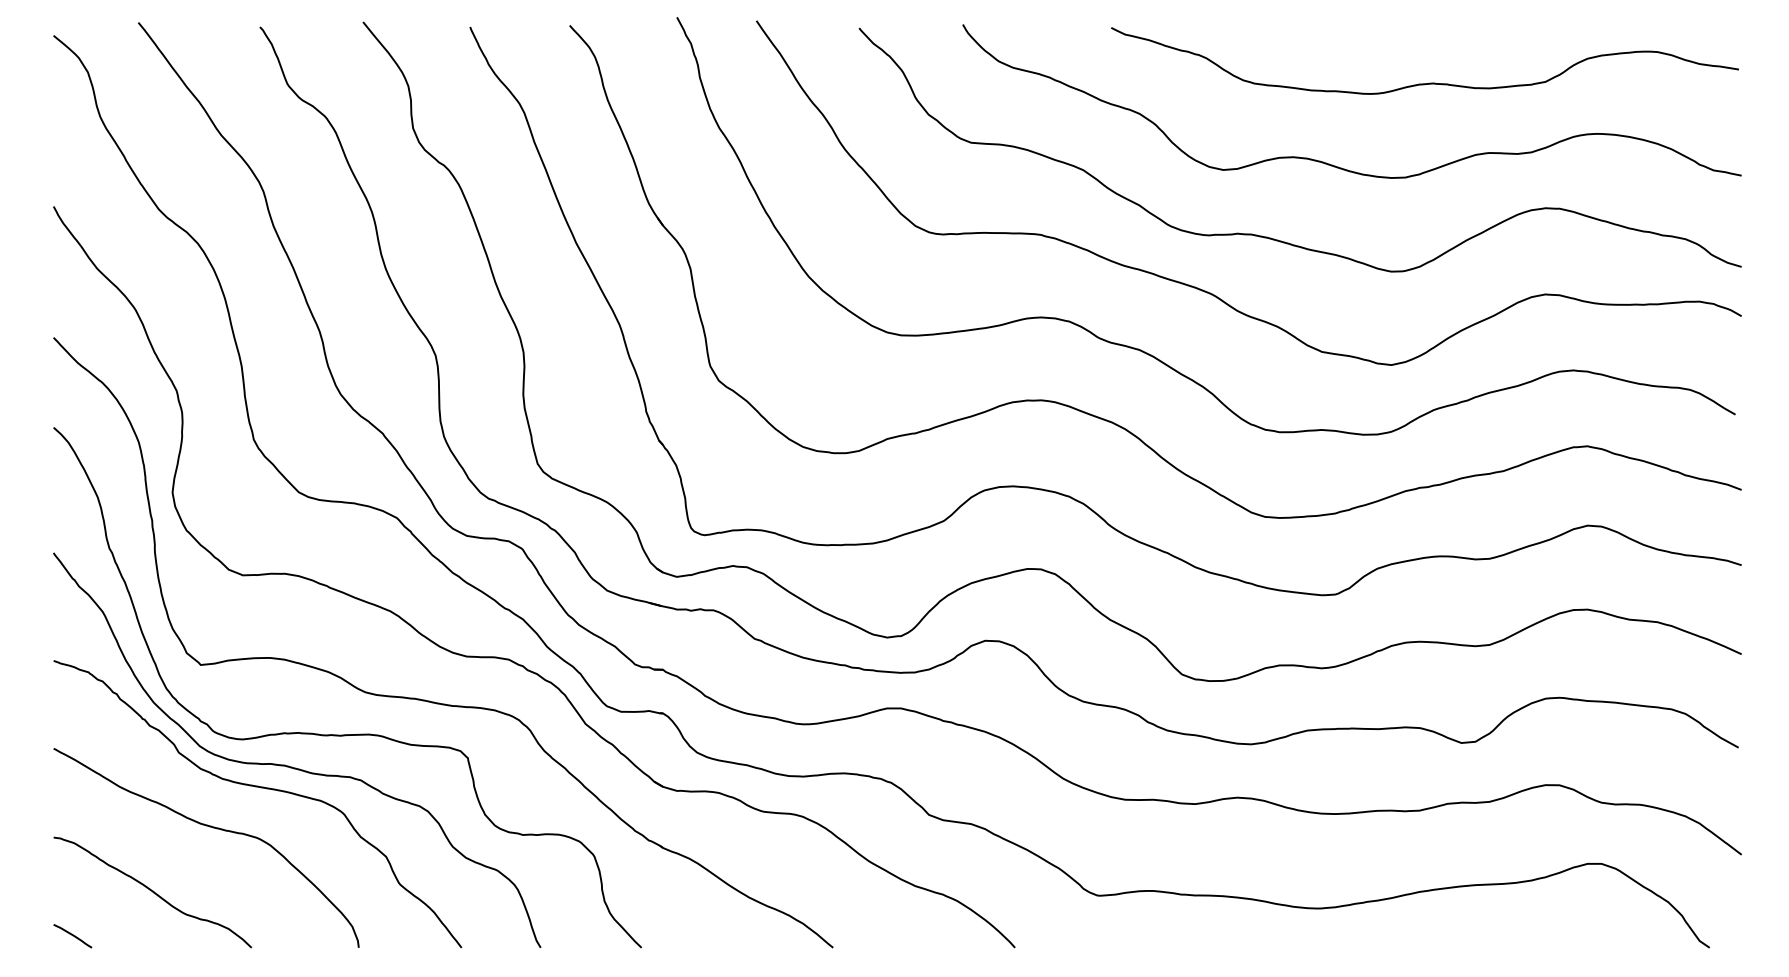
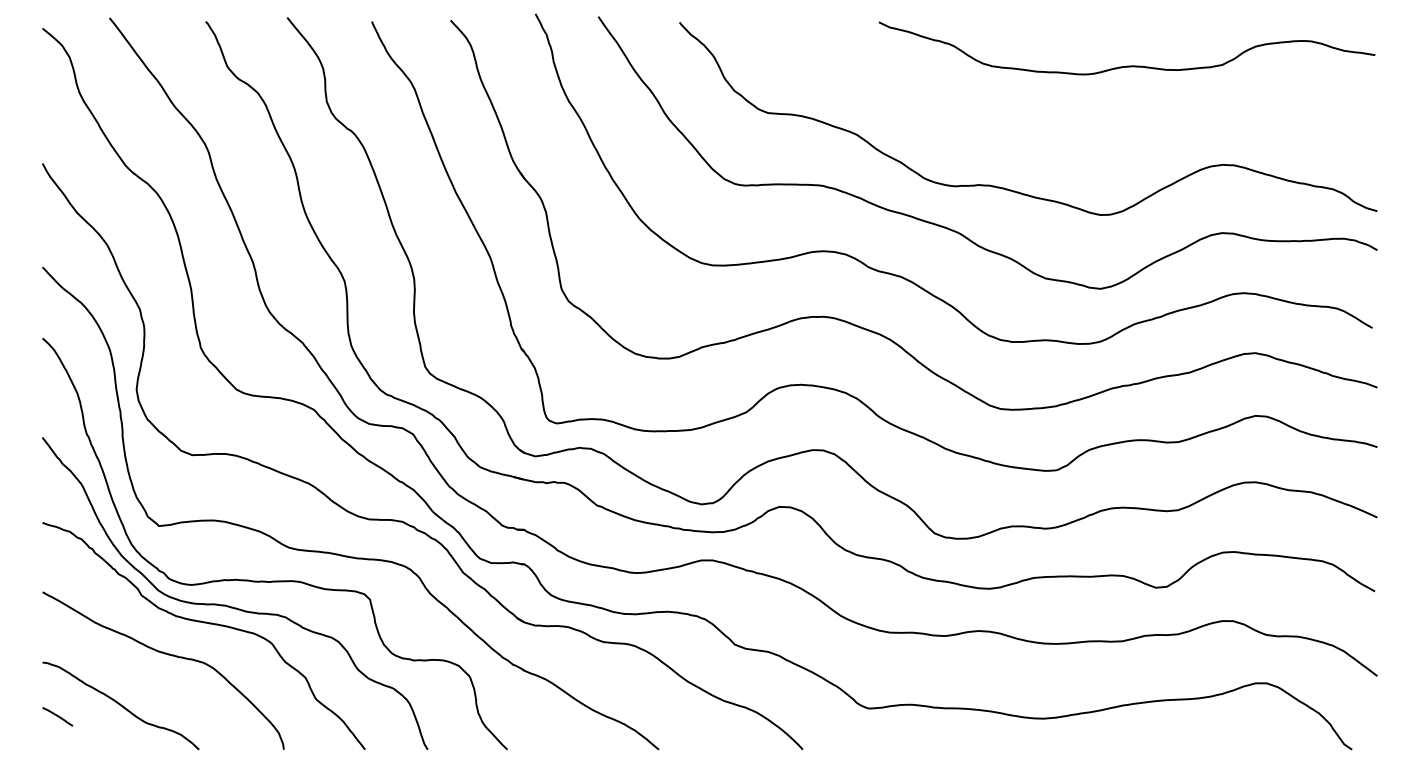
curve: (1329, 163) -> (1051, 129), removed
curve: (72, 936) -> (57, 717), moved

